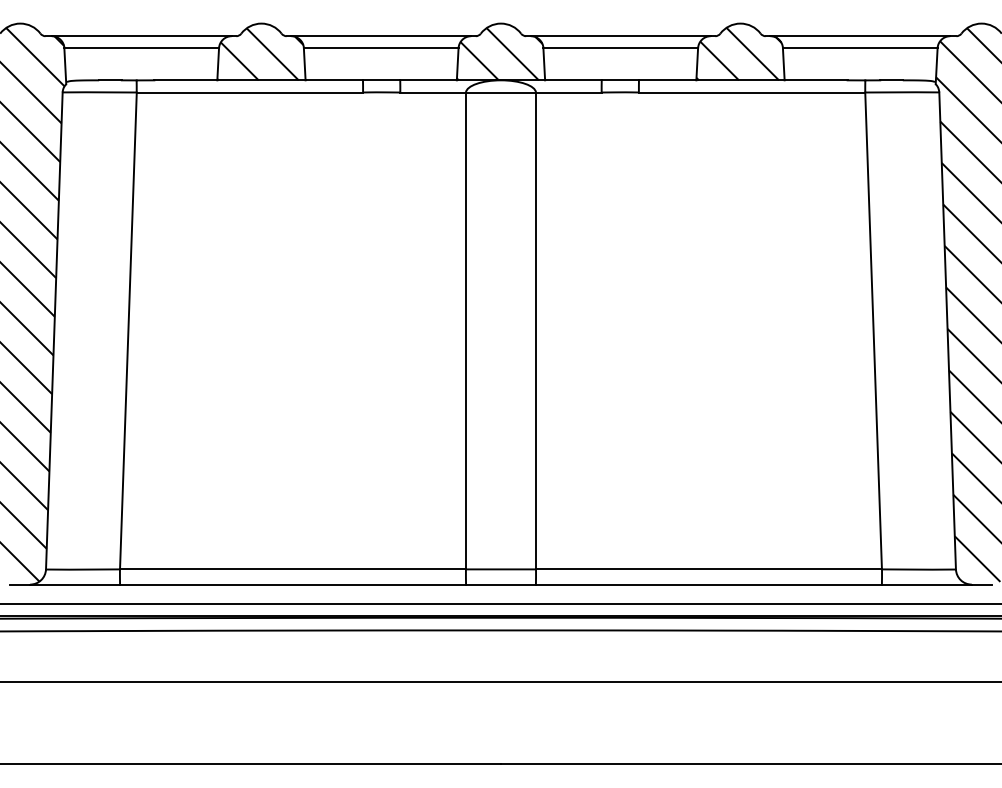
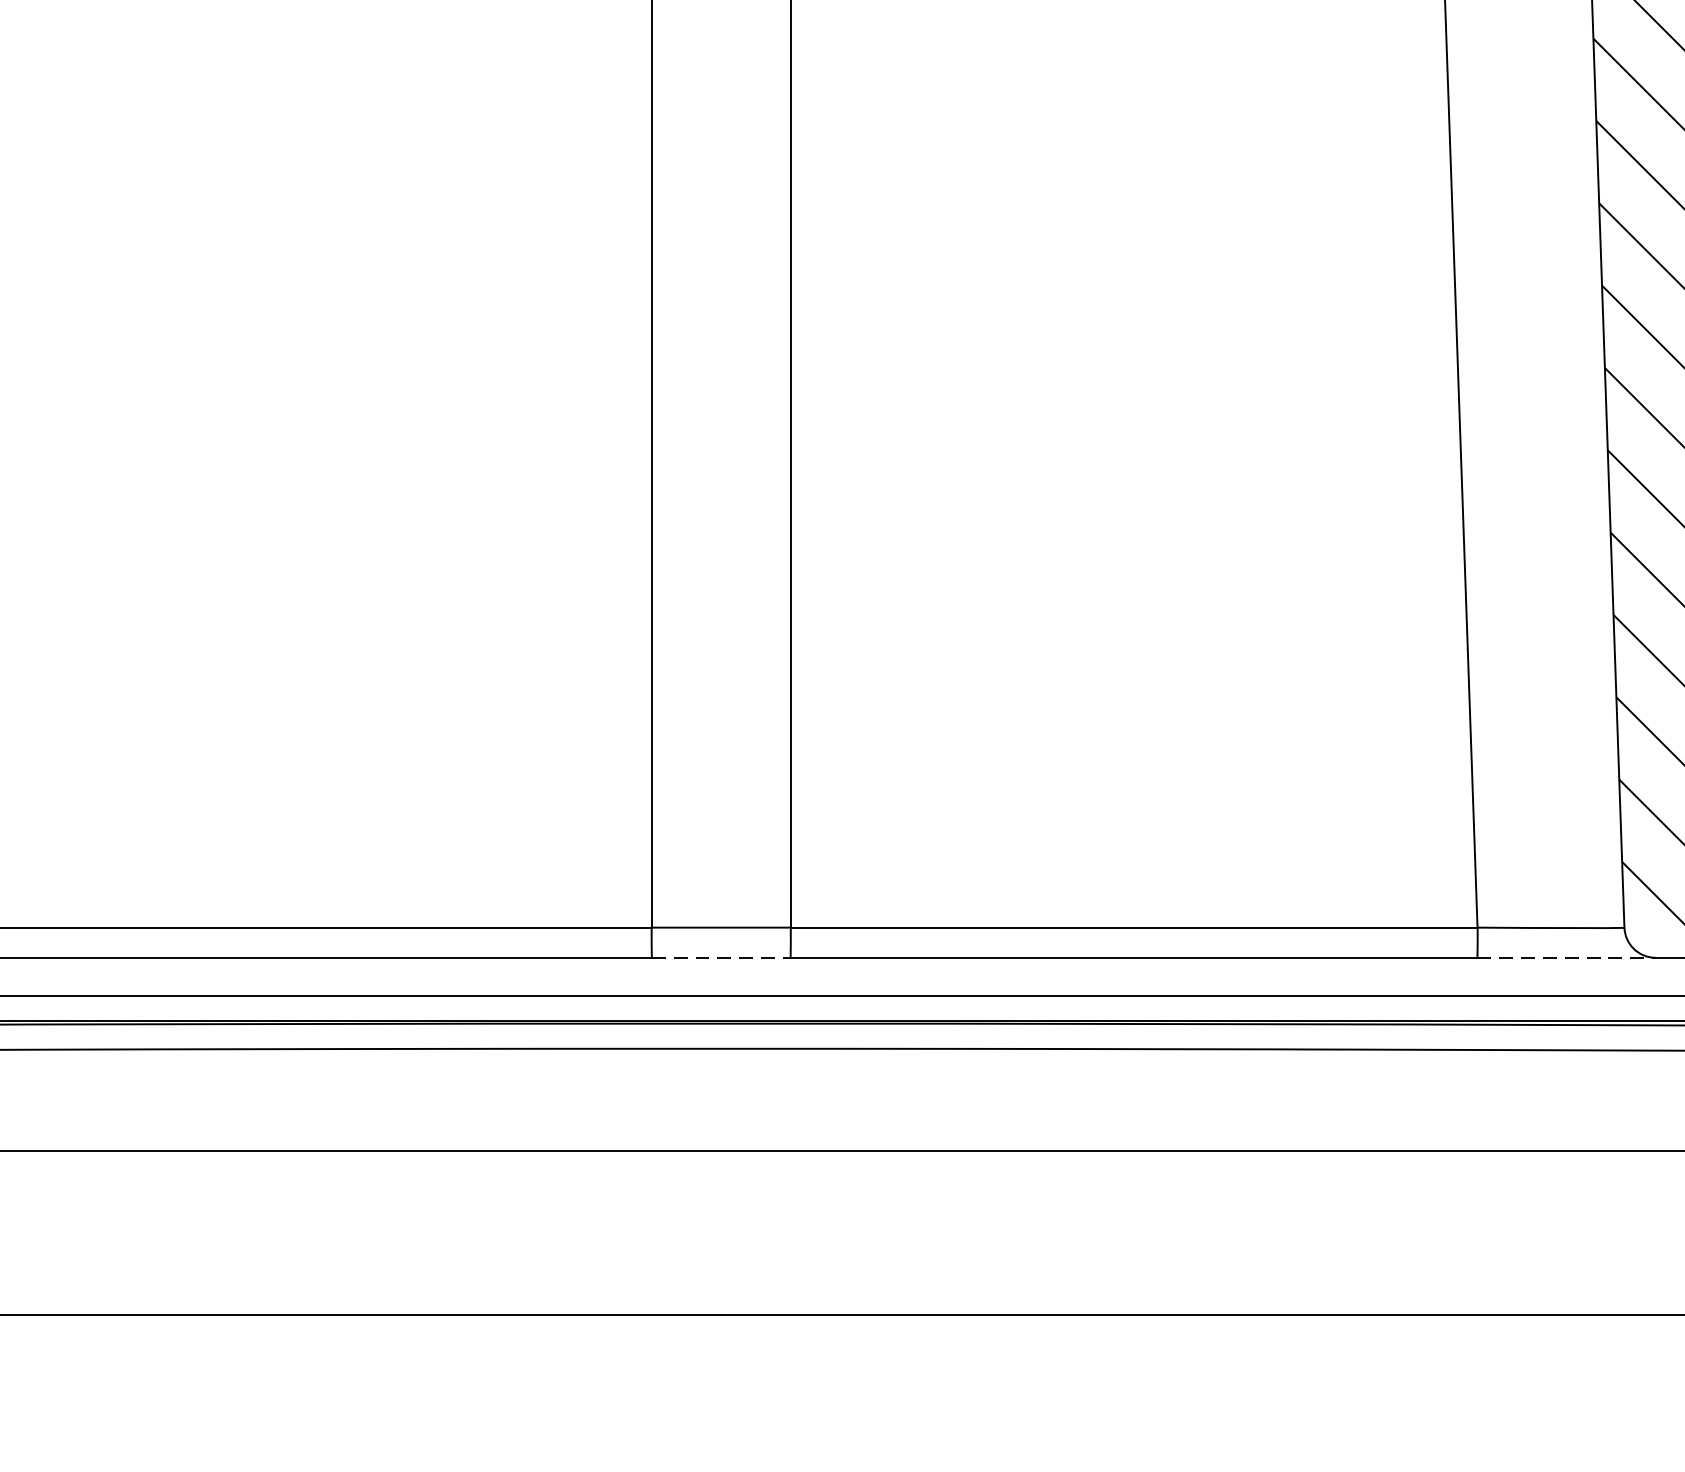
line: (500, 584) -> (720, 957), solid -> dashed
line: (926, 584) -> (1565, 957), solid -> dashed

